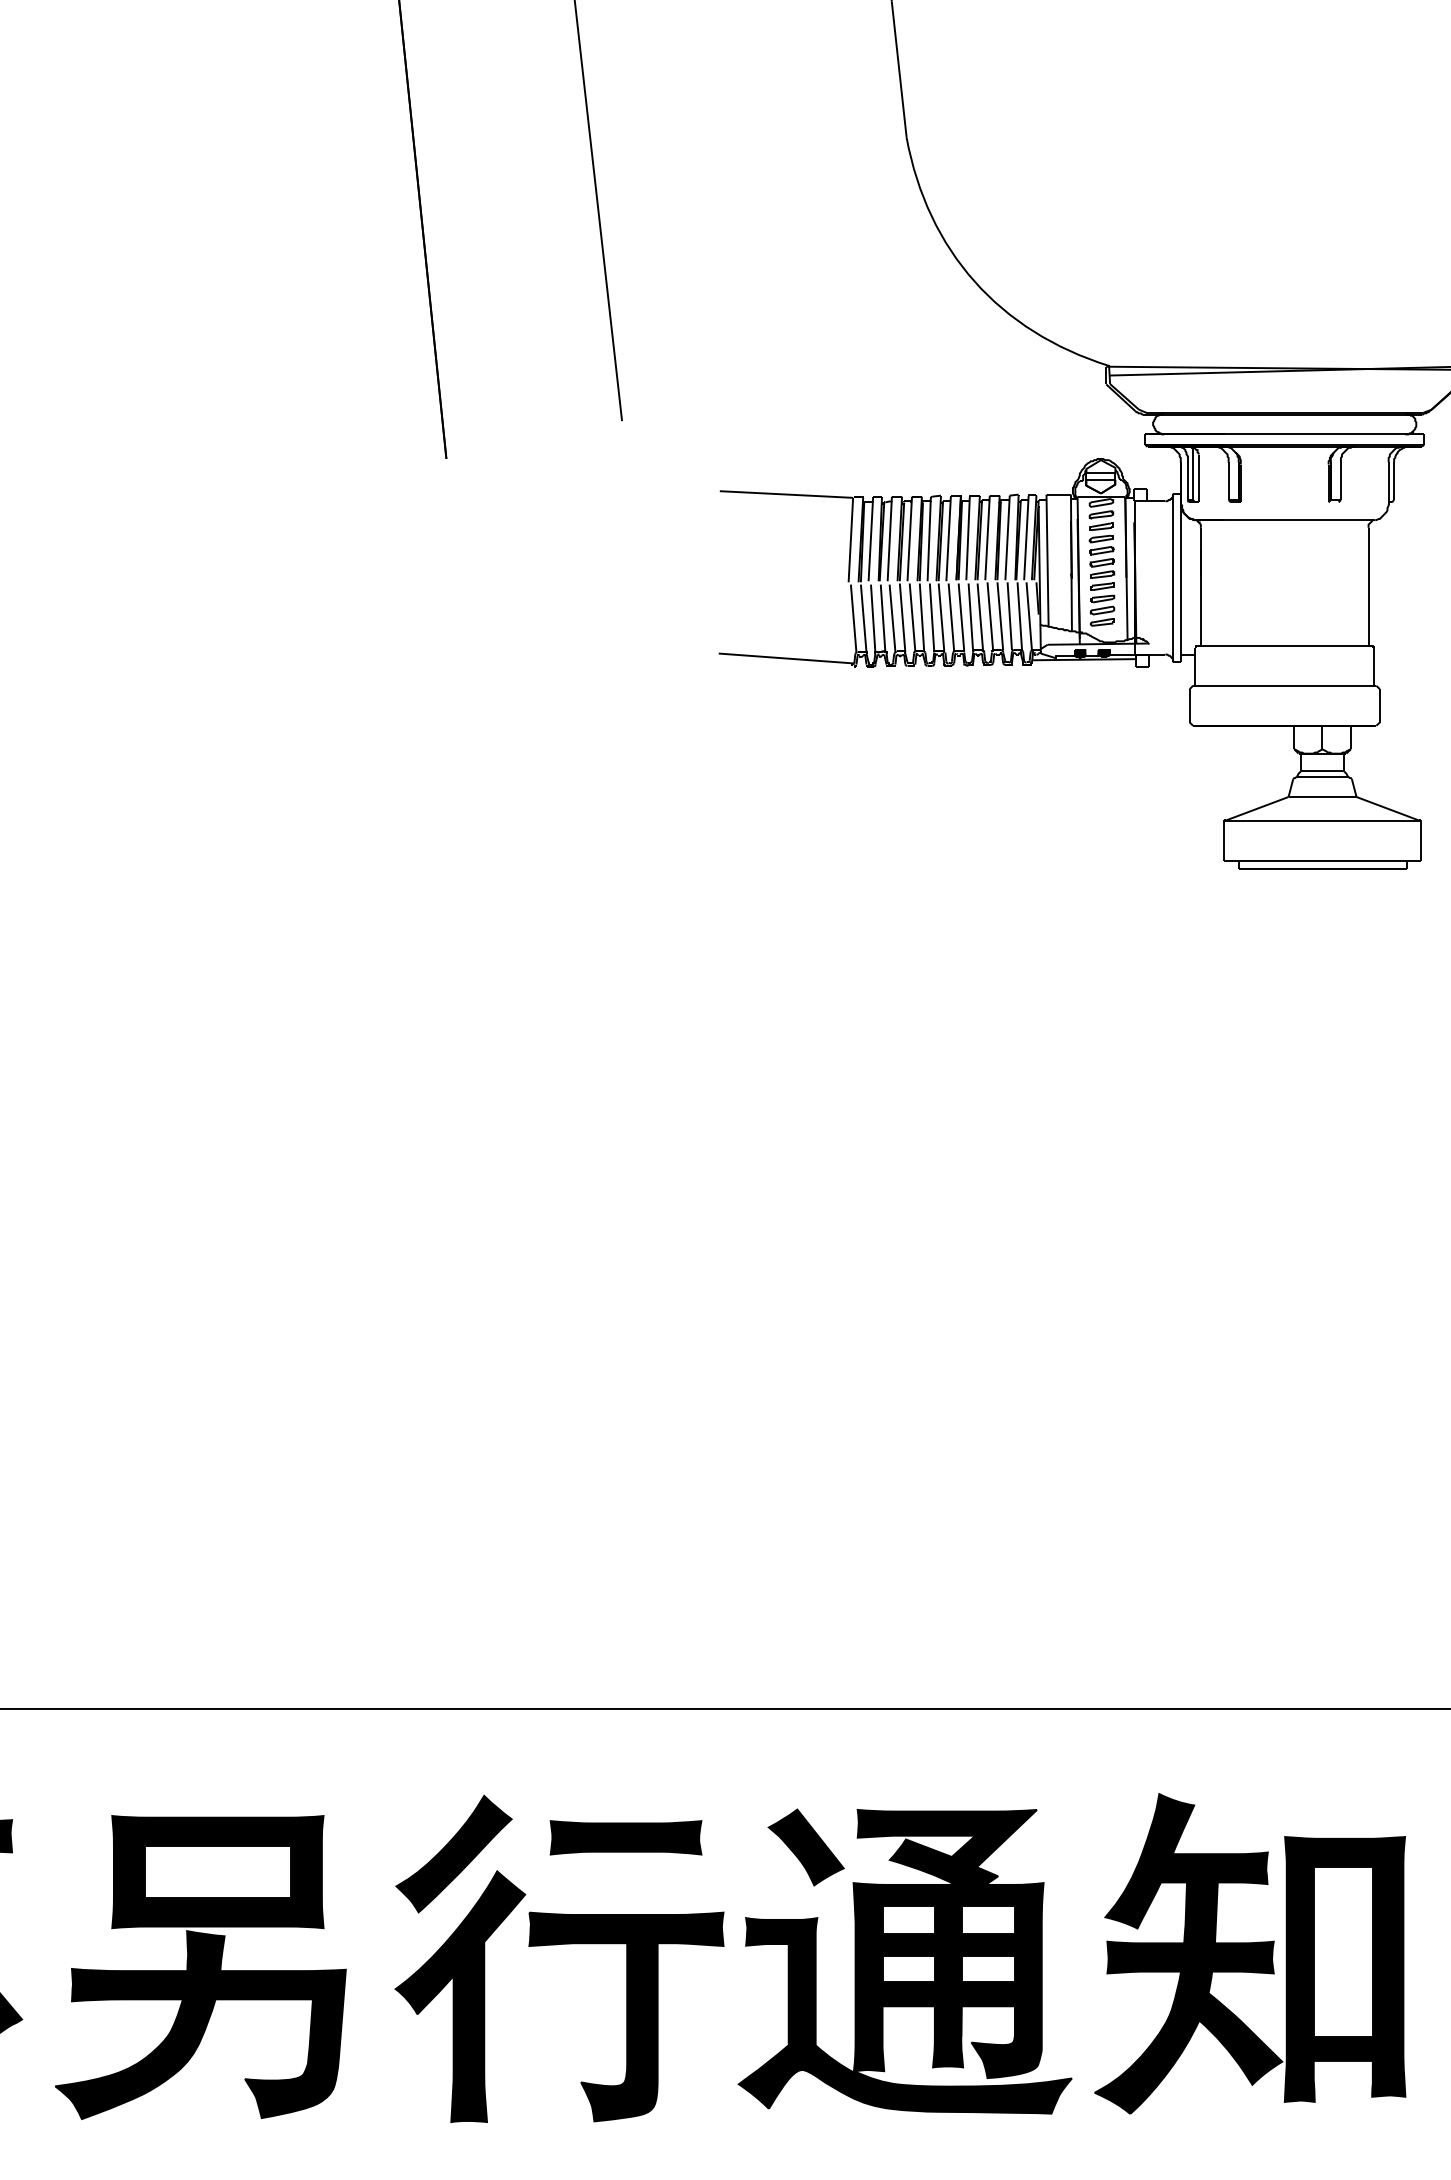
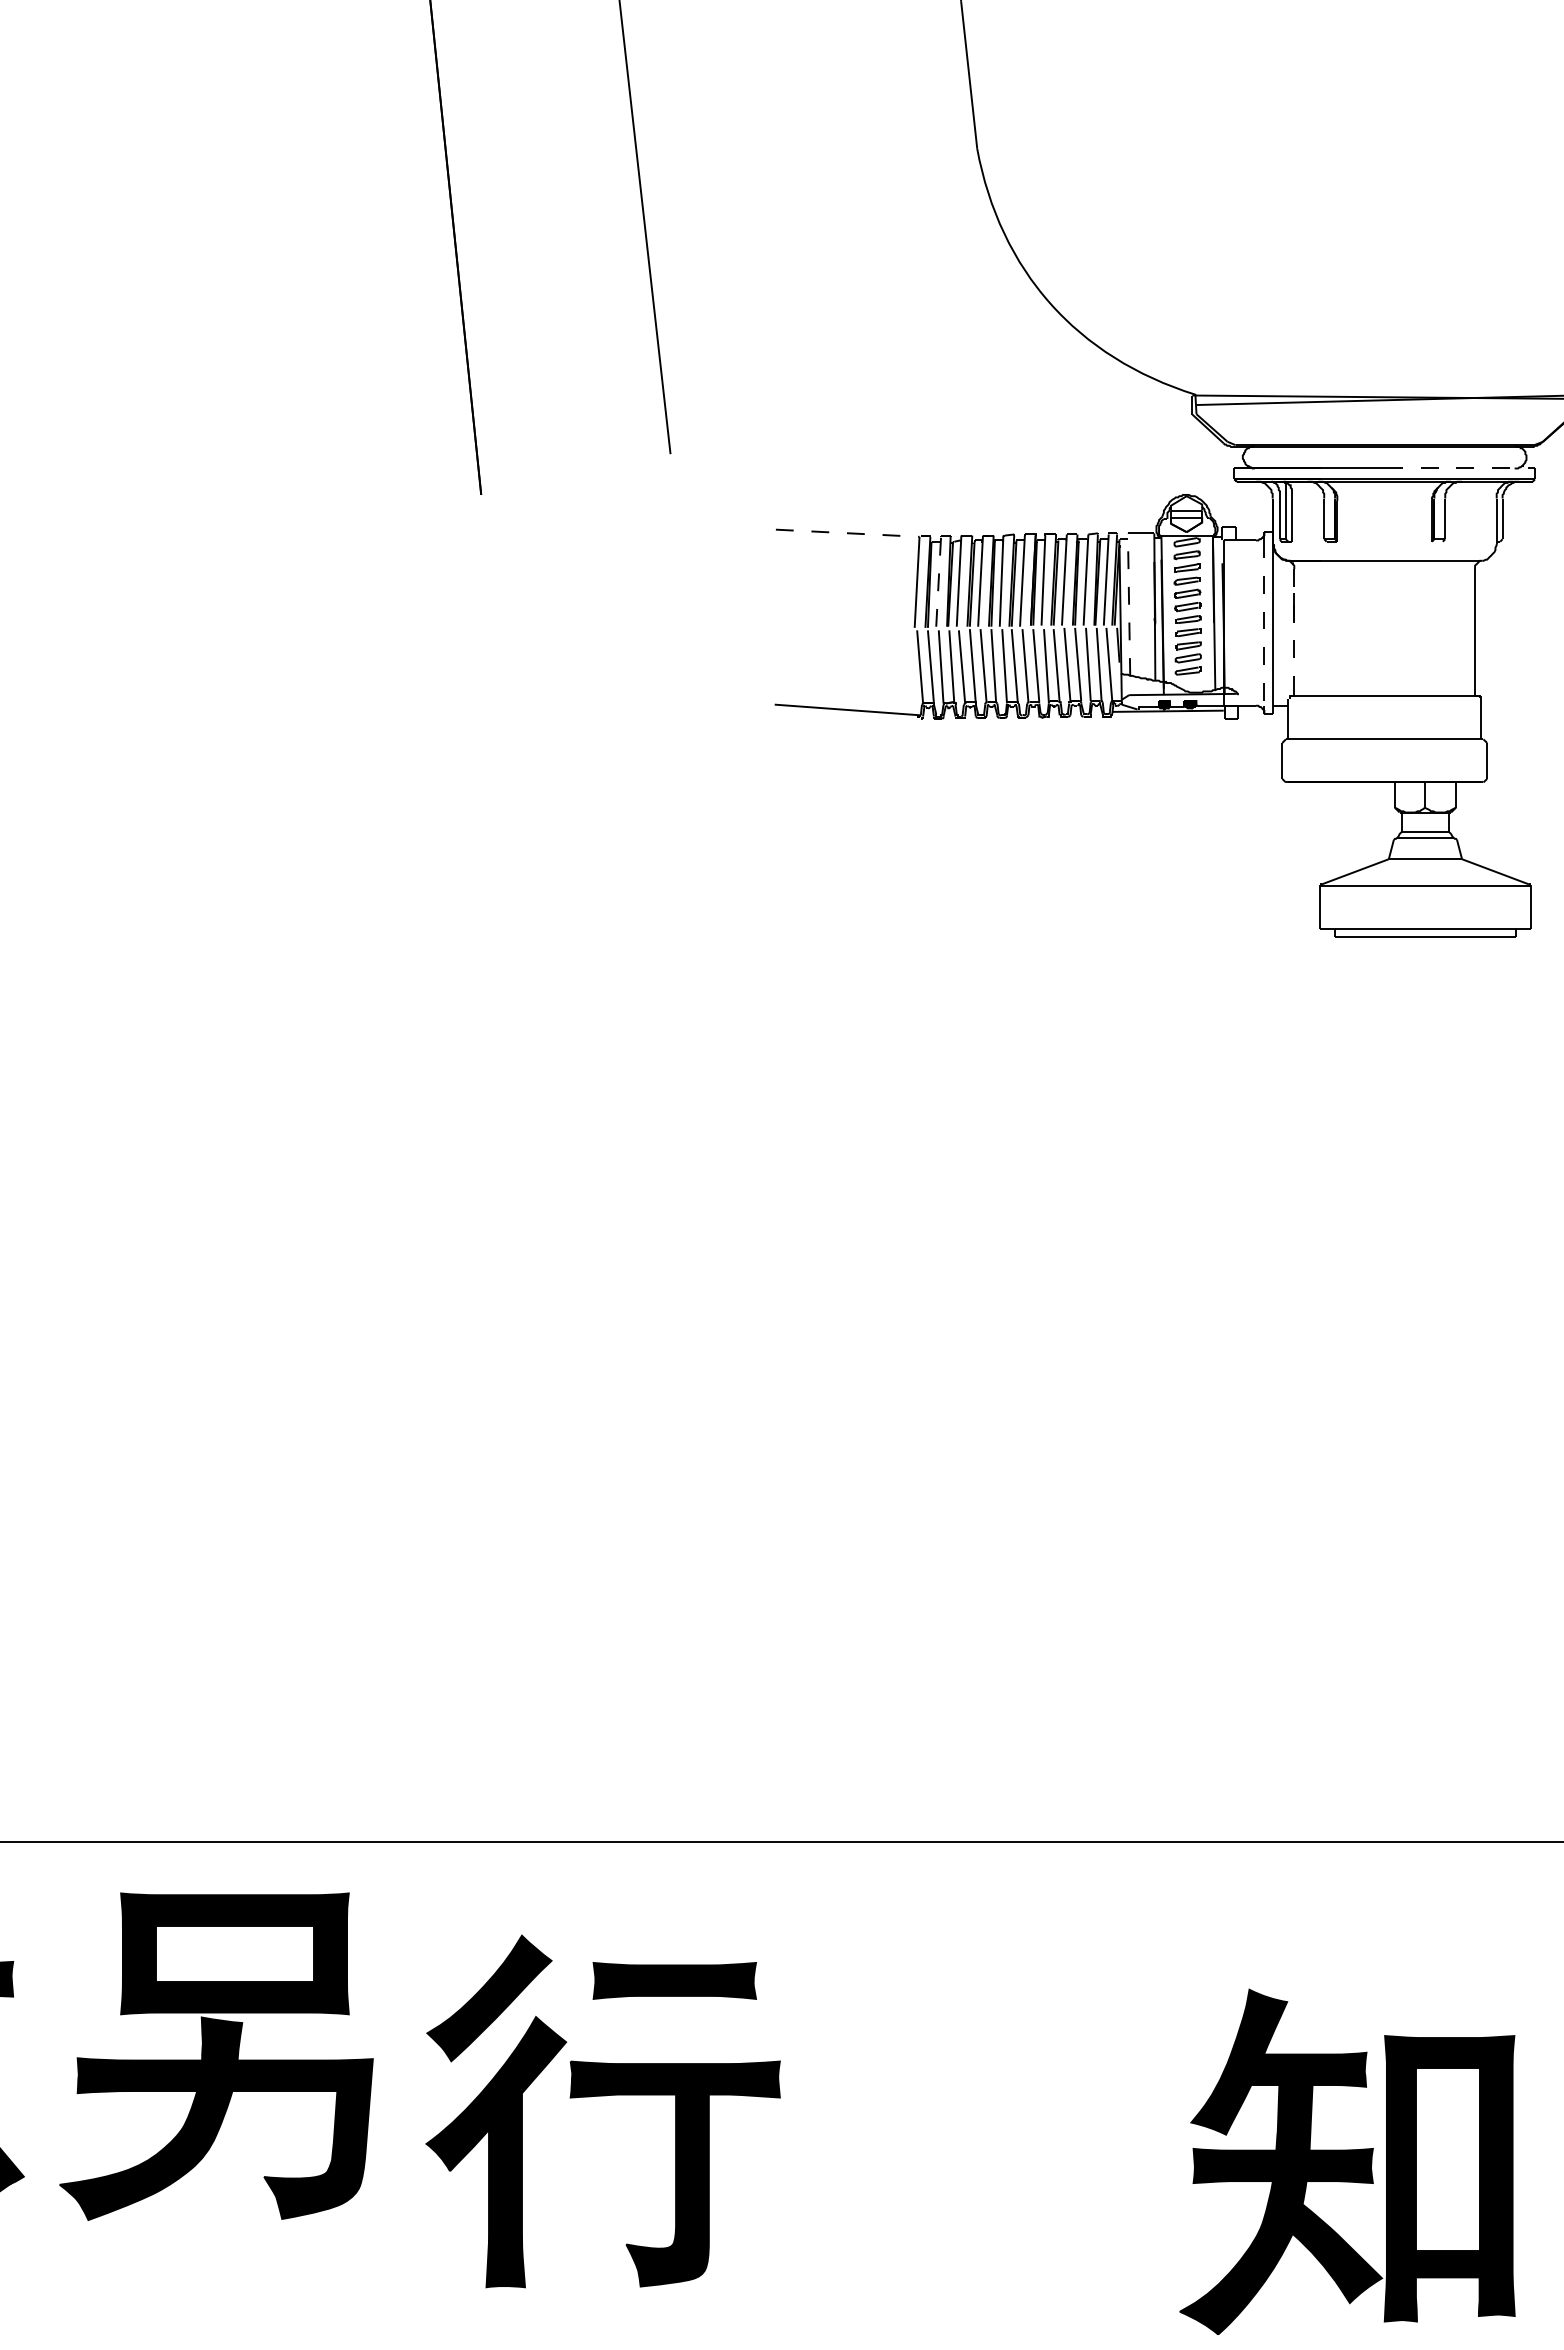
line: (1355, 434) -> (1460, 468), solid -> dashed
line: (786, 494) -> (847, 533), solid -> dashed
line: (870, 539) -> (938, 581), solid -> dashed
line: (1047, 560) -> (1129, 604), solid -> dashed
line: (1173, 578) -> (1264, 623), solid -> dashed
line: (1201, 585) -> (1294, 631), solid -> dashed
part: (1250, 1953) -> (1347, 2161), moved
part: (905, 1961) -> (975, 2114), removed
part: (200, 1967) -> (216, 2056), moved

